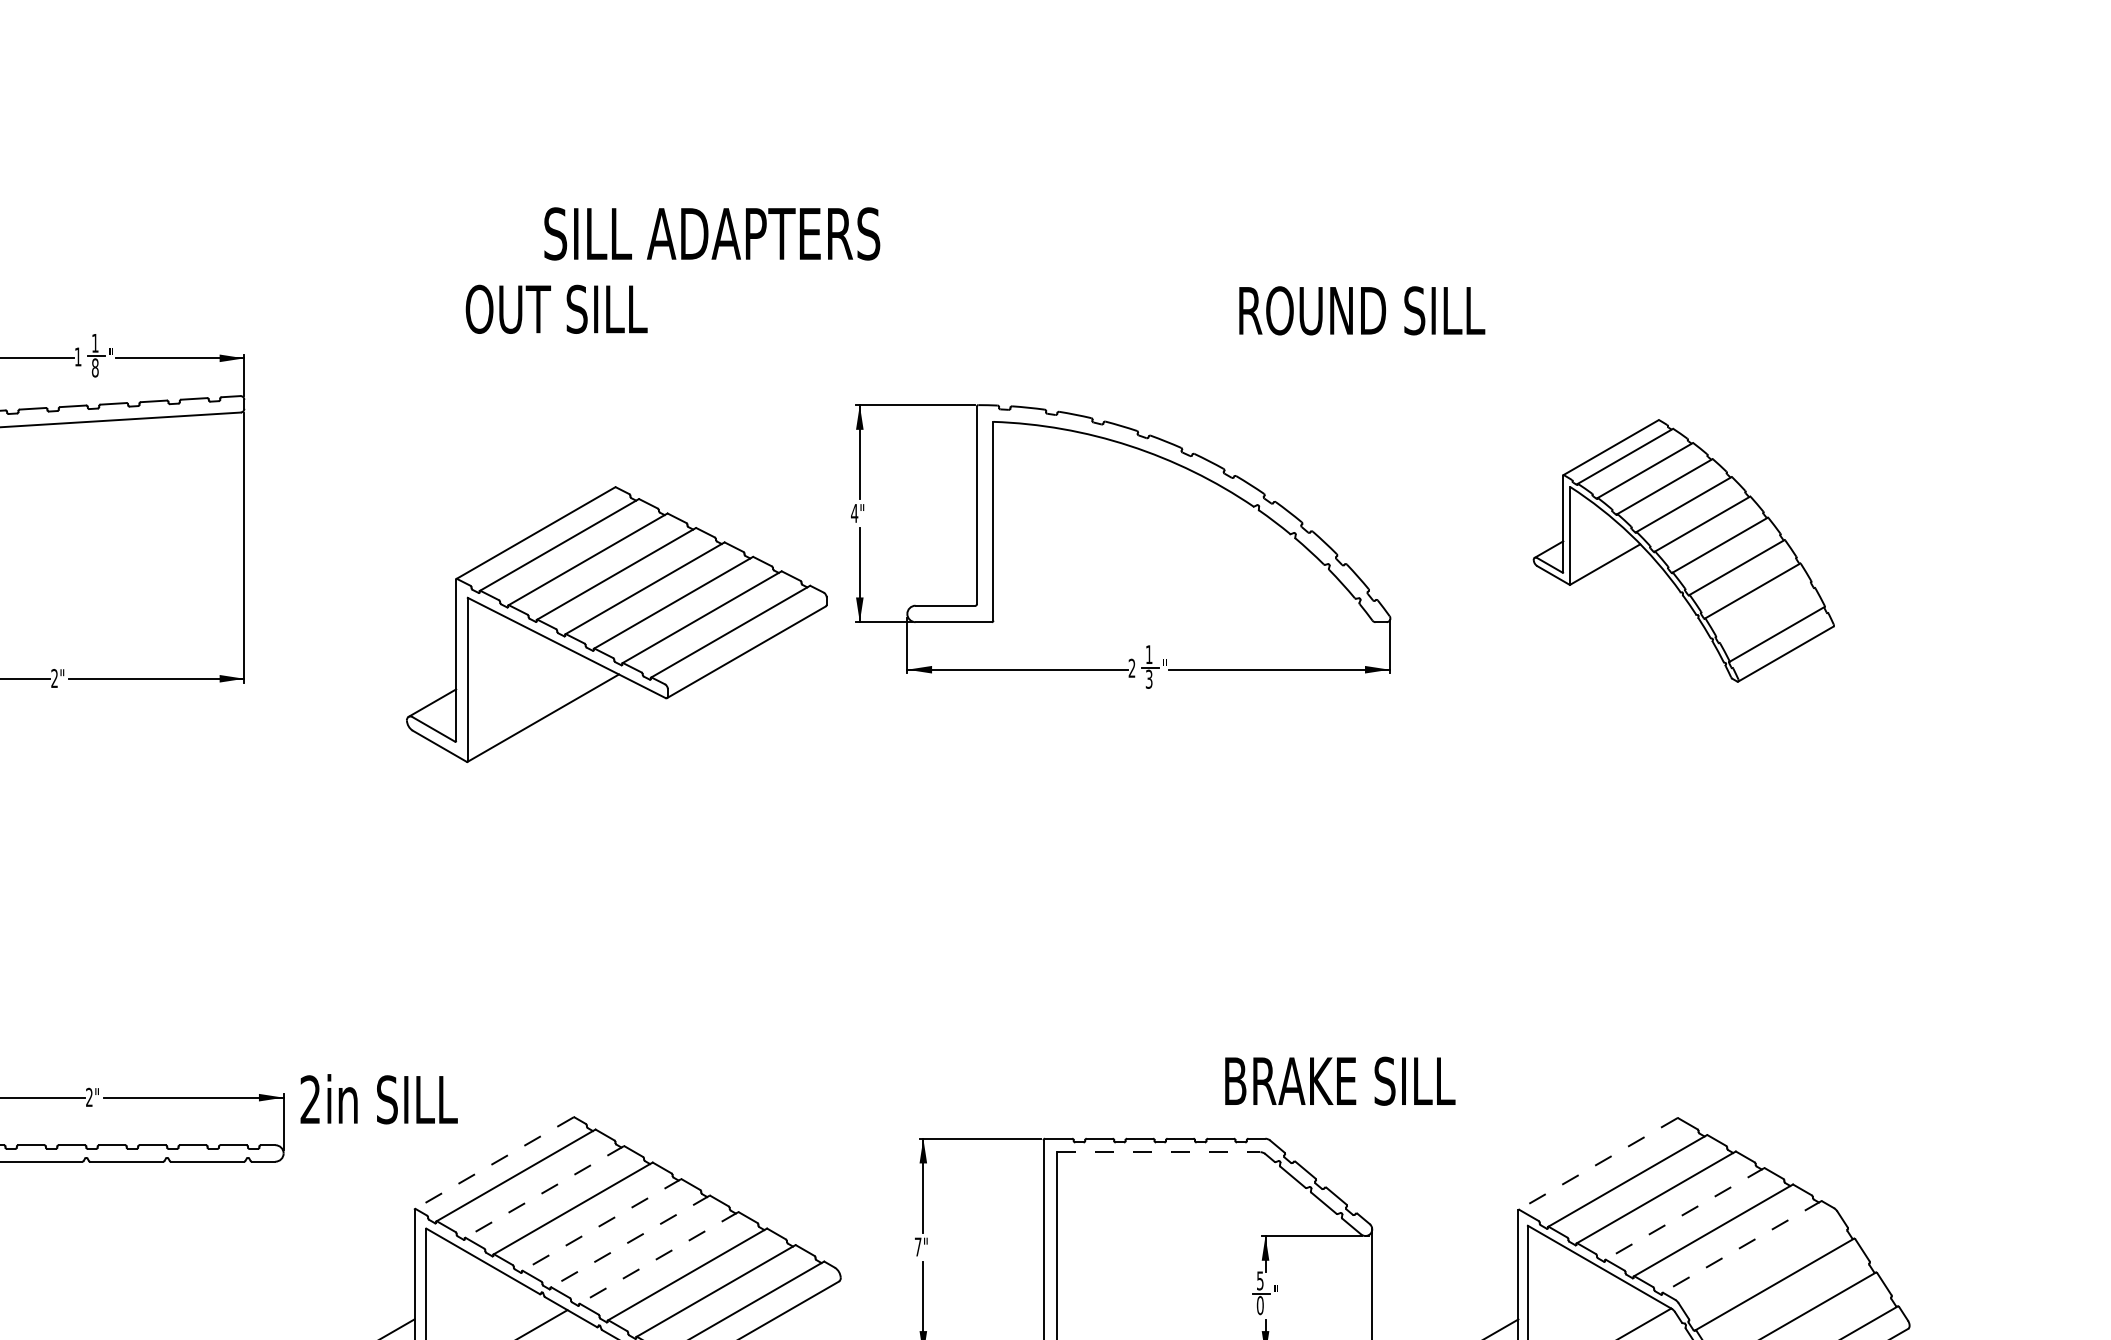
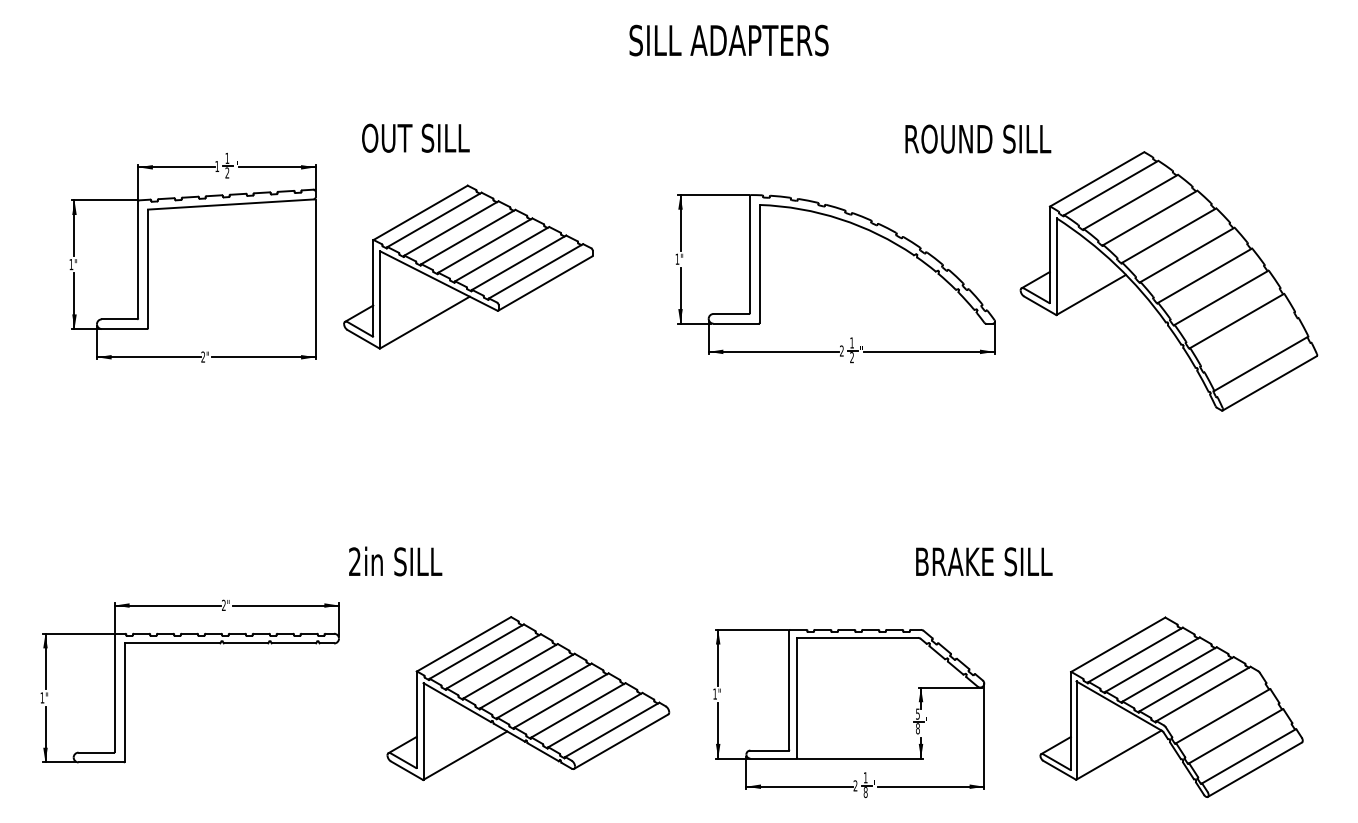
text: (711, 233) -> (728, 40), moved
text: (556, 308) -> (415, 137), moved
text: (95, 367) -> (227, 172), 8 -> 2
text: (854, 512) -> (677, 258), 4" -> 1"
part: (1683, 550) -> (1168, 281), size x1.67
part: (616, 623) -> (468, 266), moved
text: (1148, 680) -> (851, 358), 3 -> 2
text: (1340, 1080) -> (984, 561), moved
text: (378, 1099) -> (395, 561), moved
line: (1160, 1151) -> (858, 637), dashed -> solid
line: (493, 1163) -> (463, 644), dashed -> solid
line: (1597, 1165) -> (1117, 645), dashed -> solid
line: (544, 1192) -> (493, 661), dashed -> solid
line: (1684, 1213) -> (1169, 674), dashed -> solid
line: (601, 1225) -> (527, 681), dashed -> solid
line: (630, 1242) -> (544, 691), dashed -> solid
text: (917, 1246) -> (714, 693), 7" -> 1"
line: (1740, 1247) -> (1202, 694), dashed -> solid
line: (657, 1257) -> (560, 700), dashed -> solid
text: (1259, 1305) -> (917, 728), 0 -> 8

